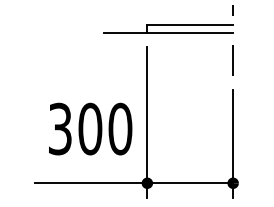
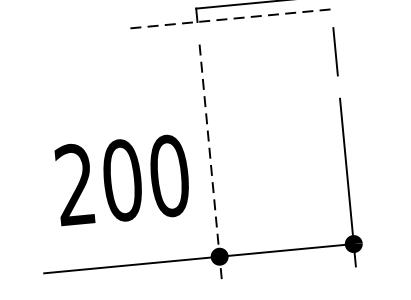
line: (169, 33) -> (232, 19), solid -> dashed
line: (147, 122) -> (210, 161), solid -> dashed
text: (59, 129) -> (74, 185), 300 -> 200

